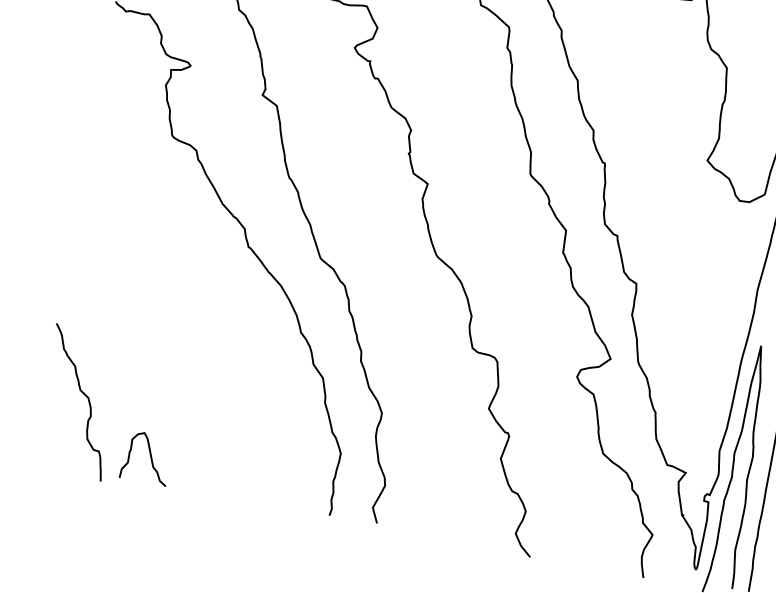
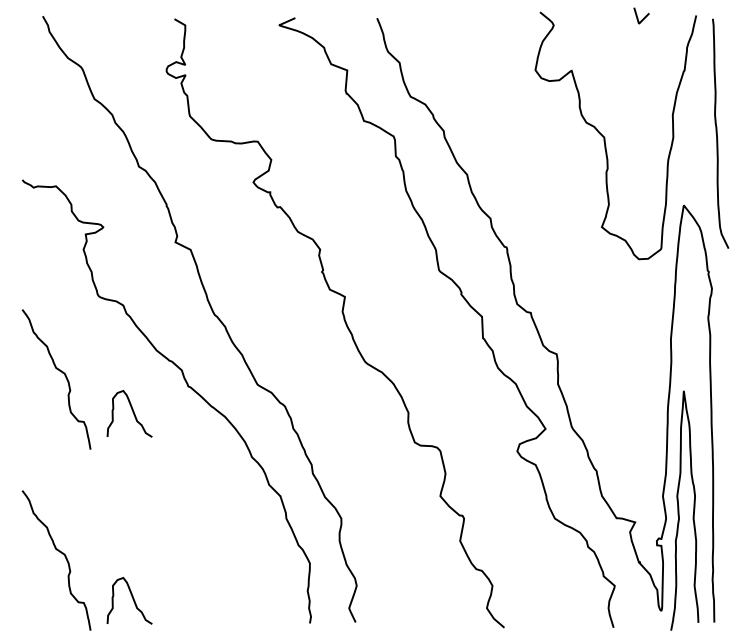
curve: (120, 209) -> (62, 373), added
curve: (185, 263) -> (132, 412), added

